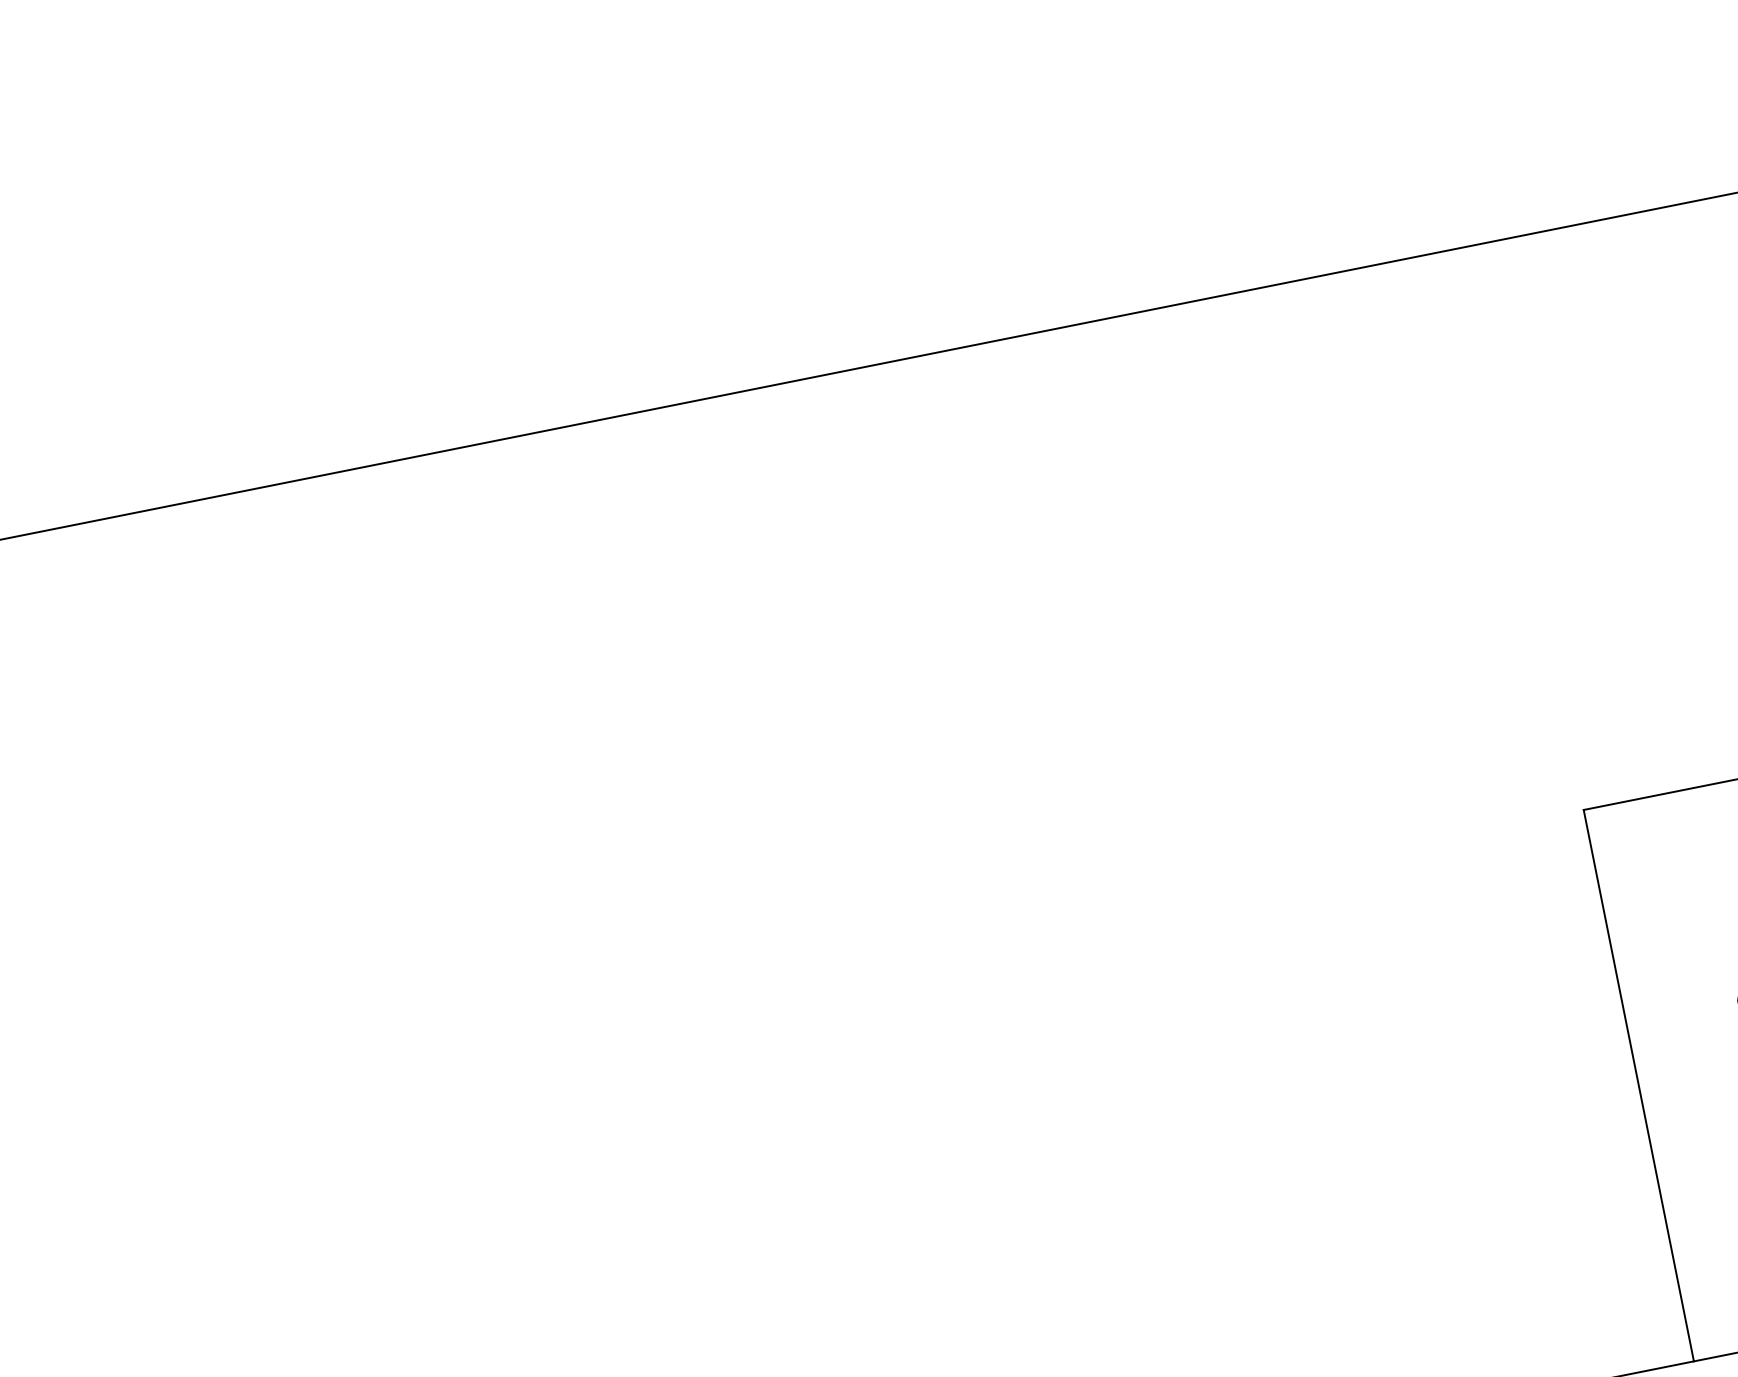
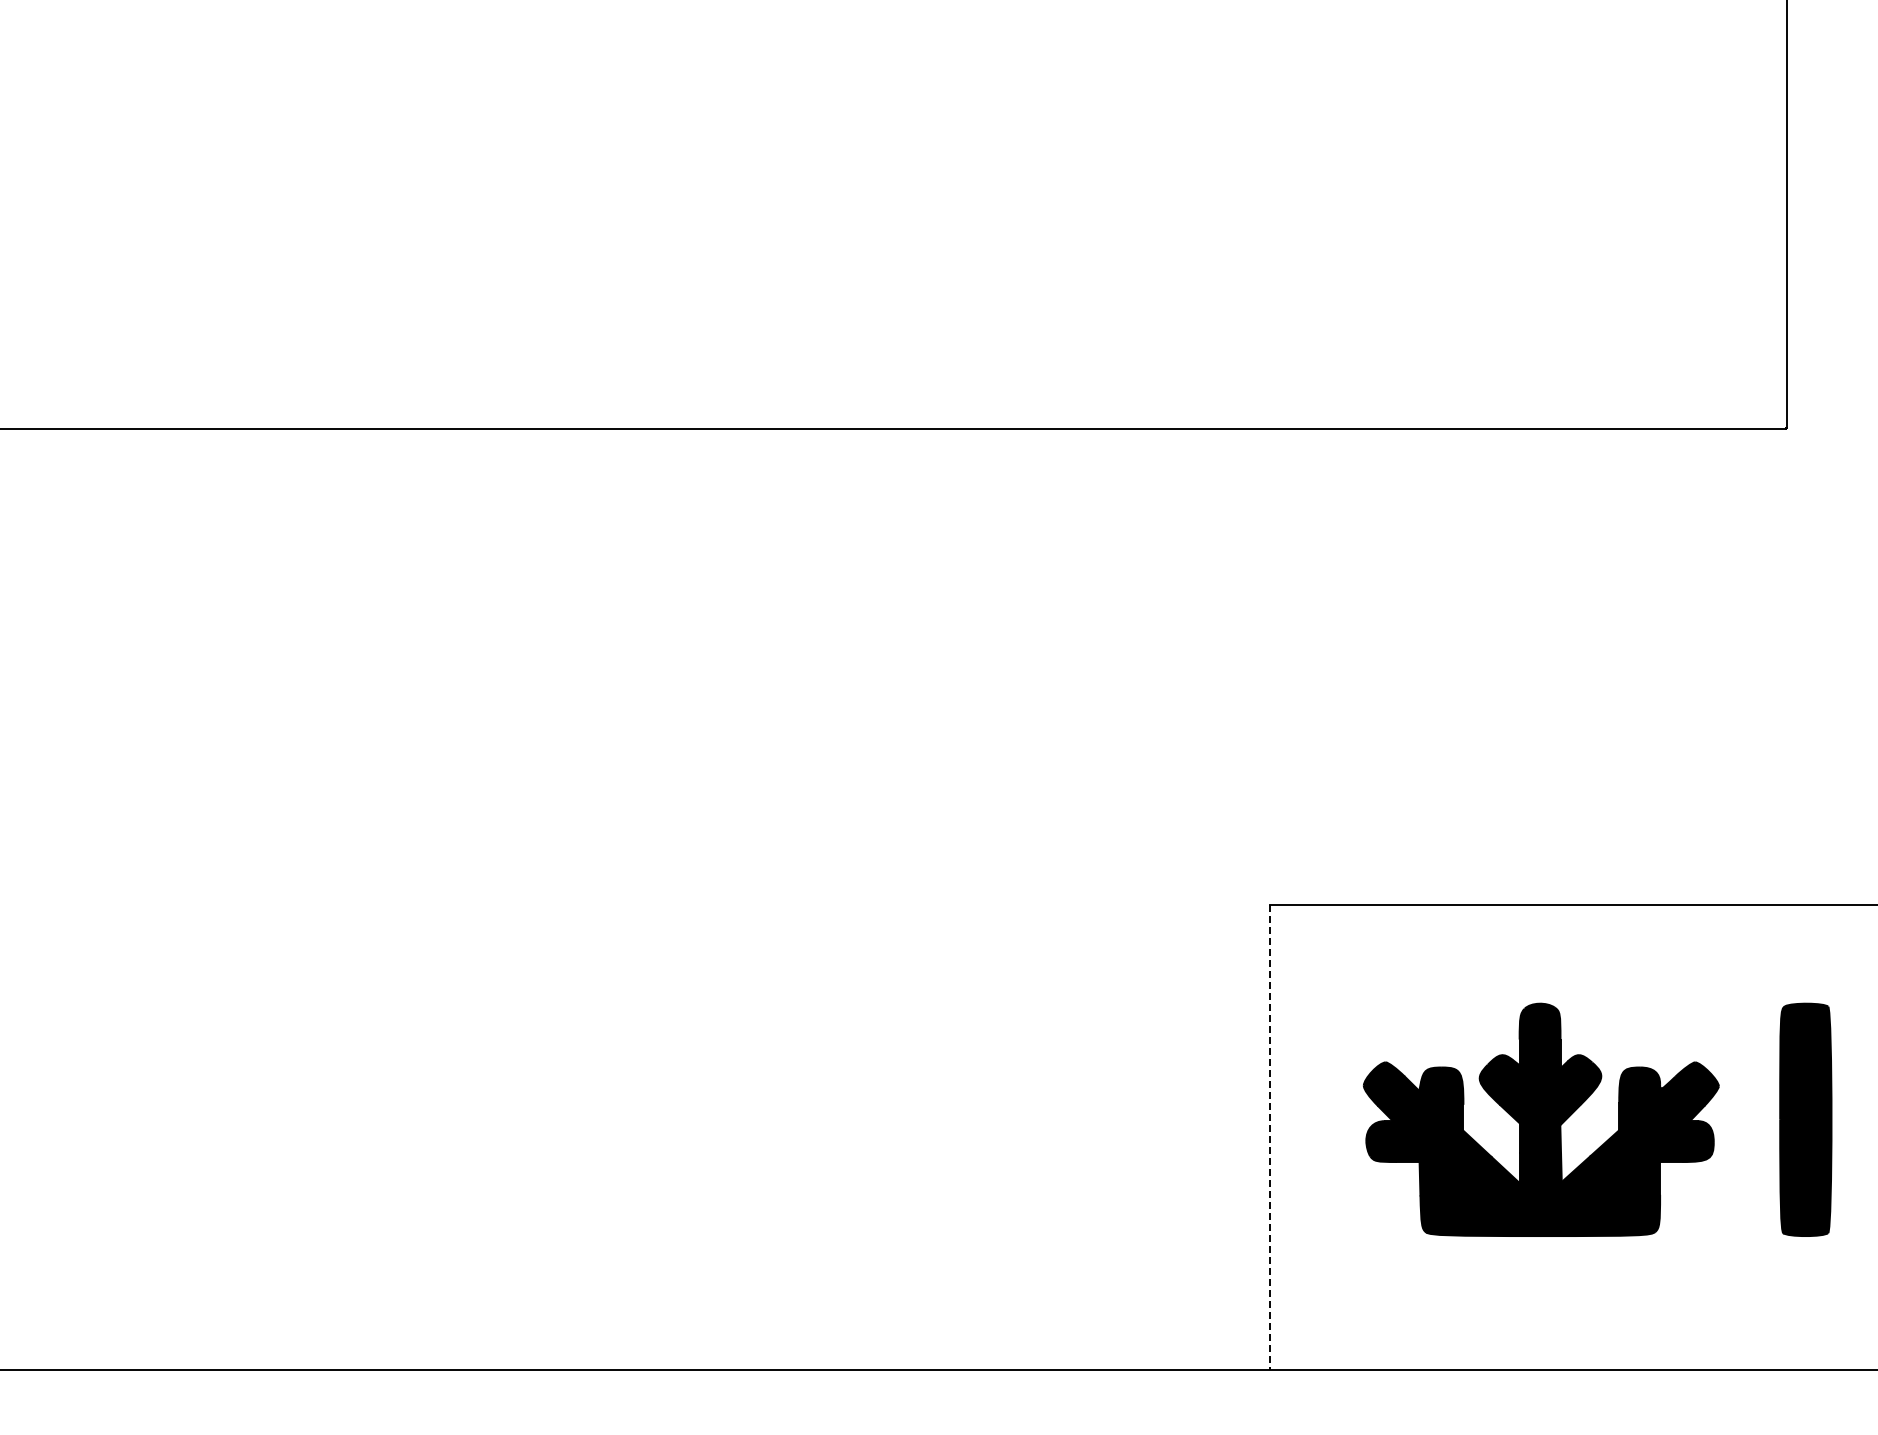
line: (1638, 1085) -> (1269, 1137), solid -> dashed

